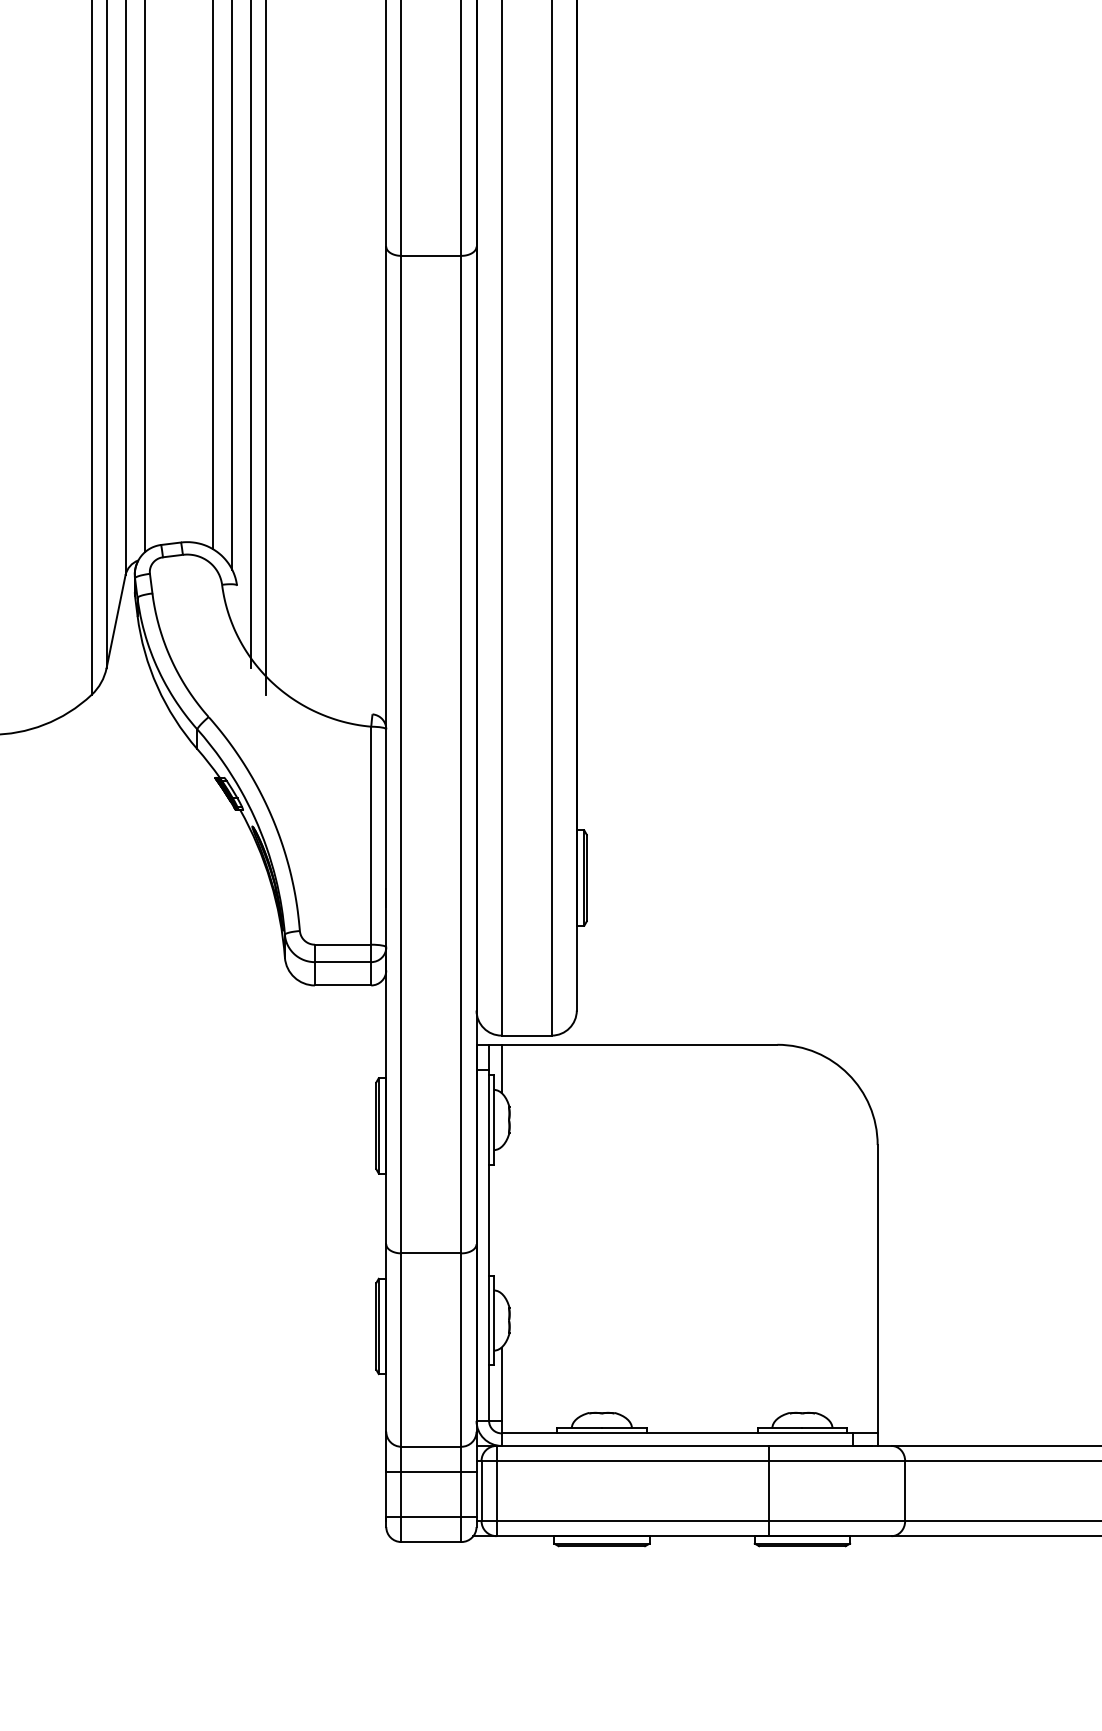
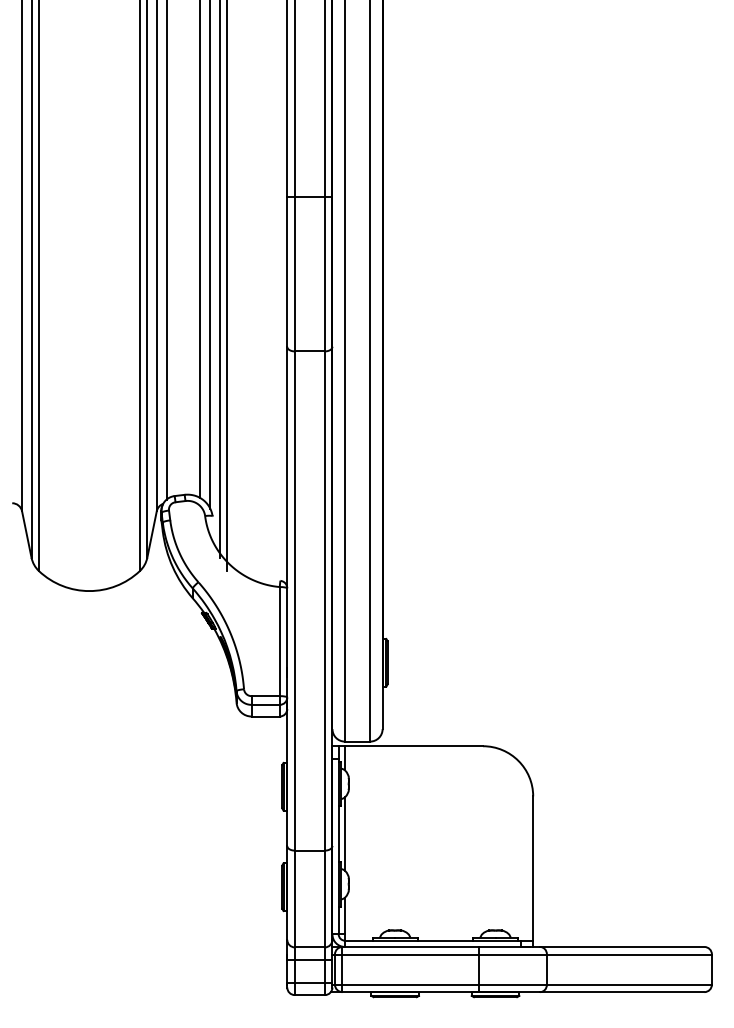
line: (502, 1219) -> (345, 833), added

